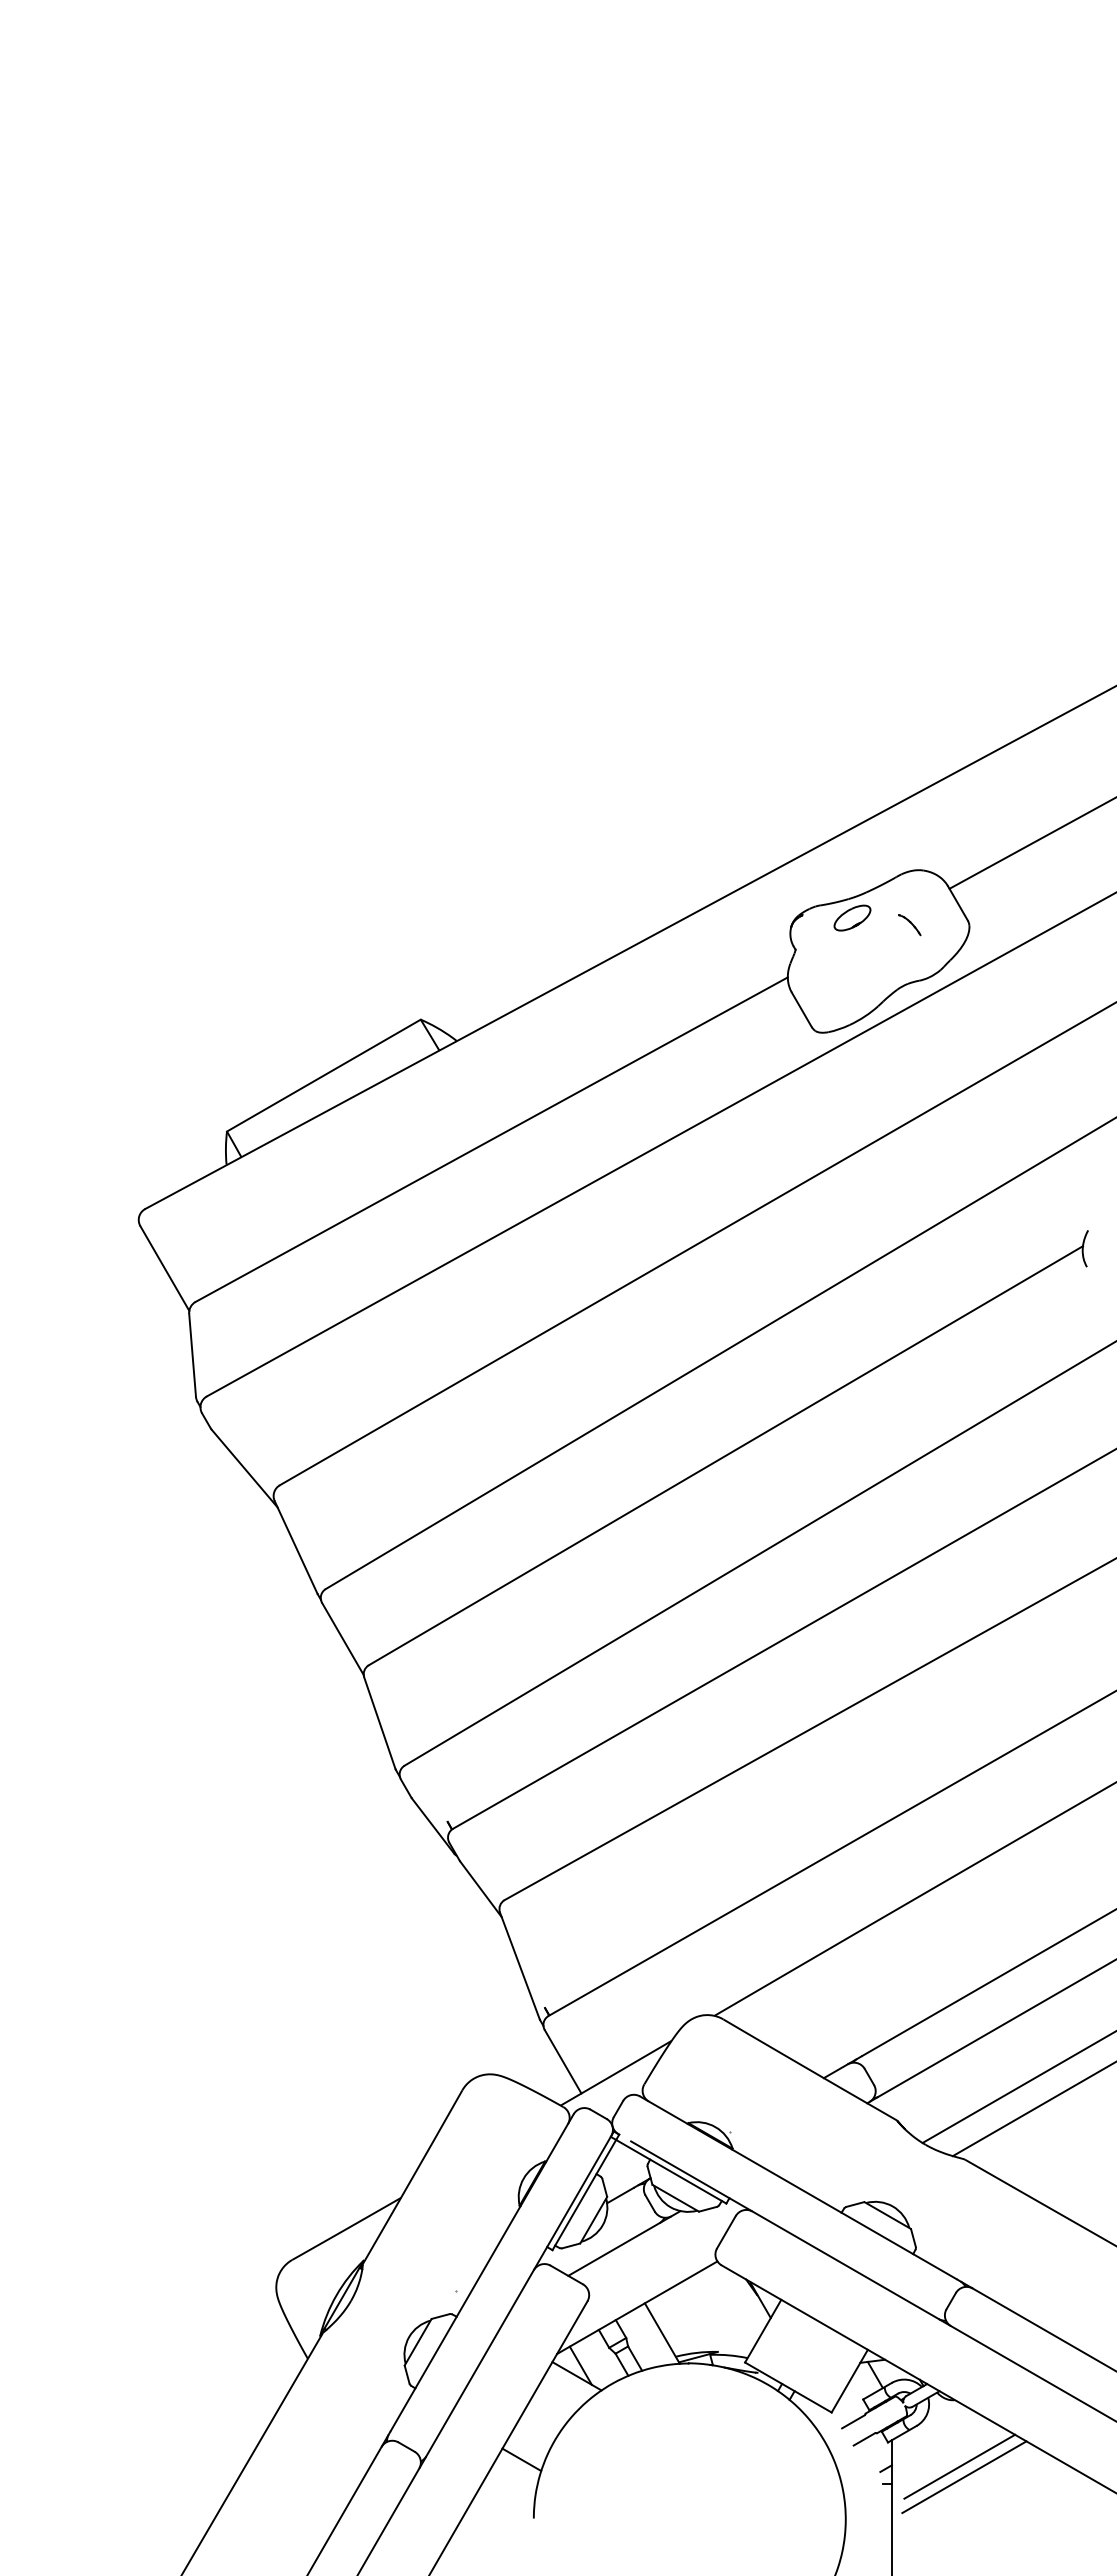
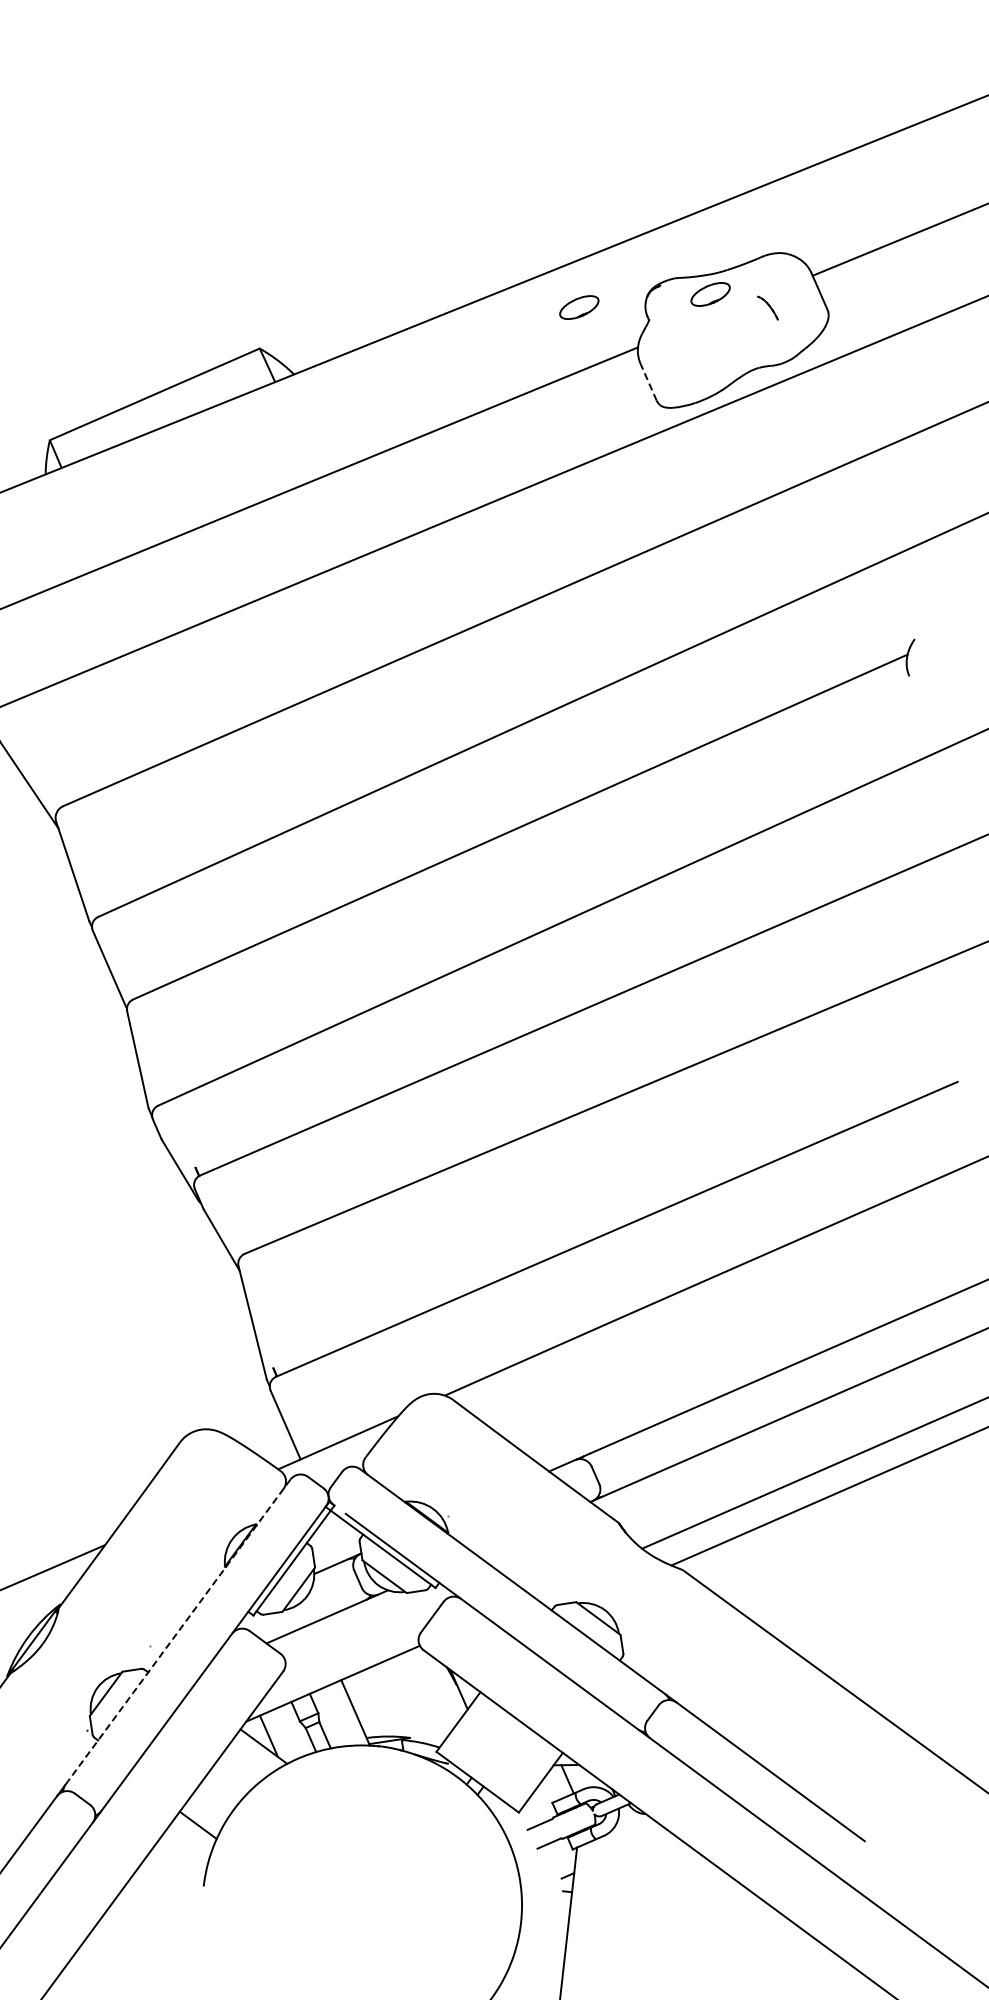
part: (726, 944) -> (579, 306), added
line: (801, 1009) -> (648, 381), solid -> dashed
line: (482, 2272) -> (179, 1630), solid -> dashed
line: (959, 2466) -> (642, 1882), removed
line: (964, 2477) -> (646, 1893), removed

